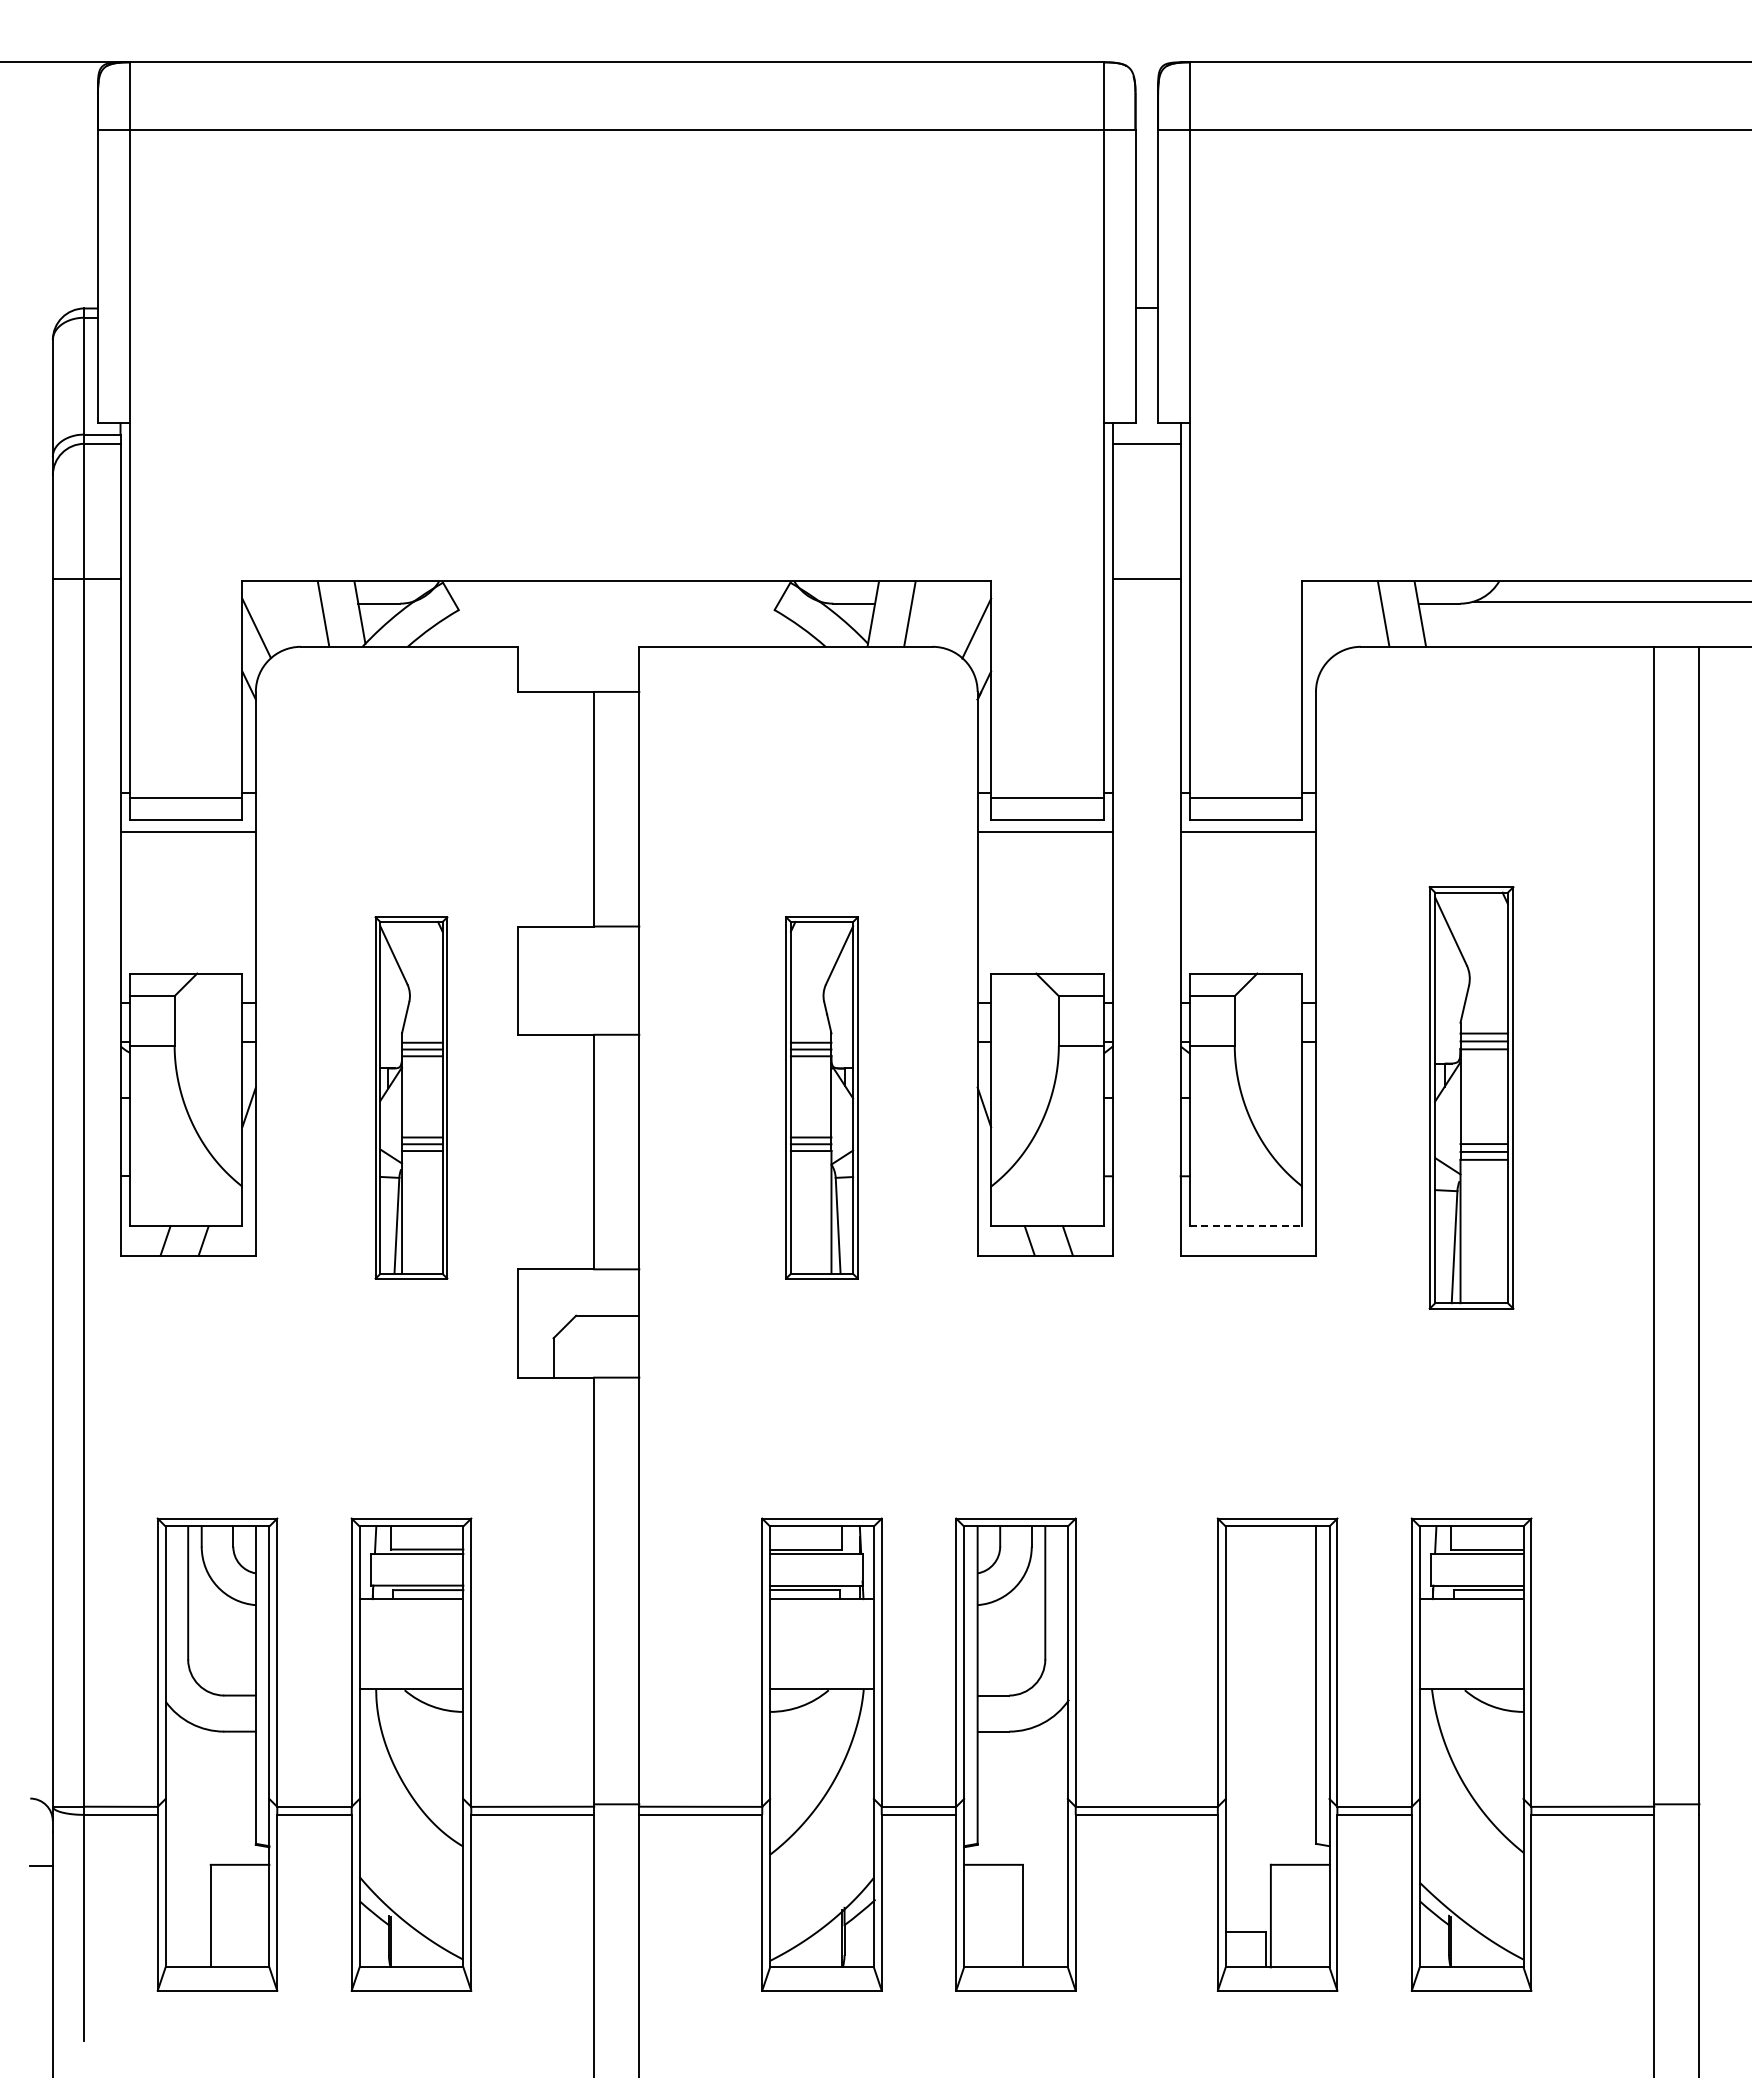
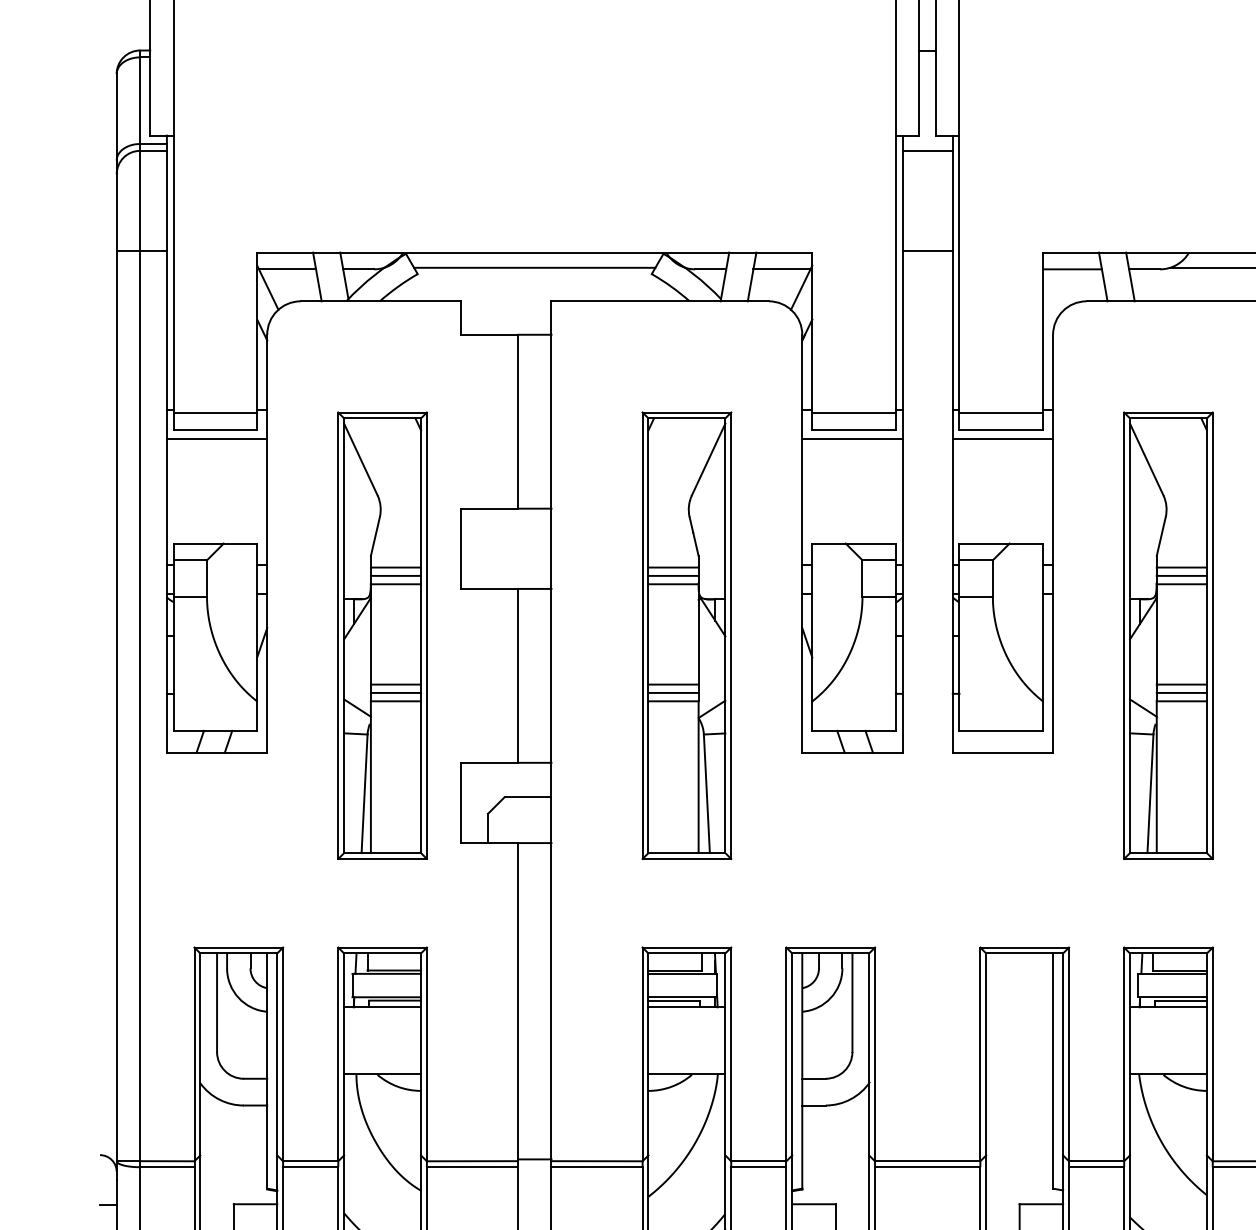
line: (616, 601) -> (534, 267), added
line: (282, 603) -> (286, 269), added
line: (949, 603) -> (781, 269), added
line: (1341, 603) -> (1072, 269), added
part: (411, 1097) -> (382, 635), size x1.67
part: (821, 1097) -> (686, 635), size x1.67
part: (1471, 1097) -> (1168, 635), size x1.43
line: (1246, 1226) -> (1001, 731), dashed -> solid

